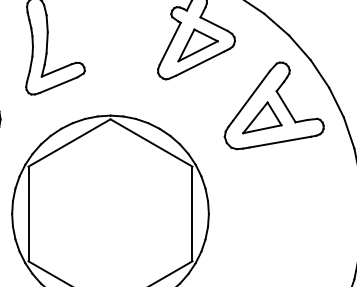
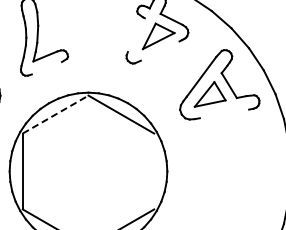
line: (169, 44) -> (135, 35), removed
line: (199, 63) -> (159, 50), removed
line: (58, 85) -> (46, 68), removed
line: (280, 141) -> (224, 113), removed
line: (69, 142) -> (55, 114), solid -> dashed
line: (192, 213) -> (154, 171), removed

